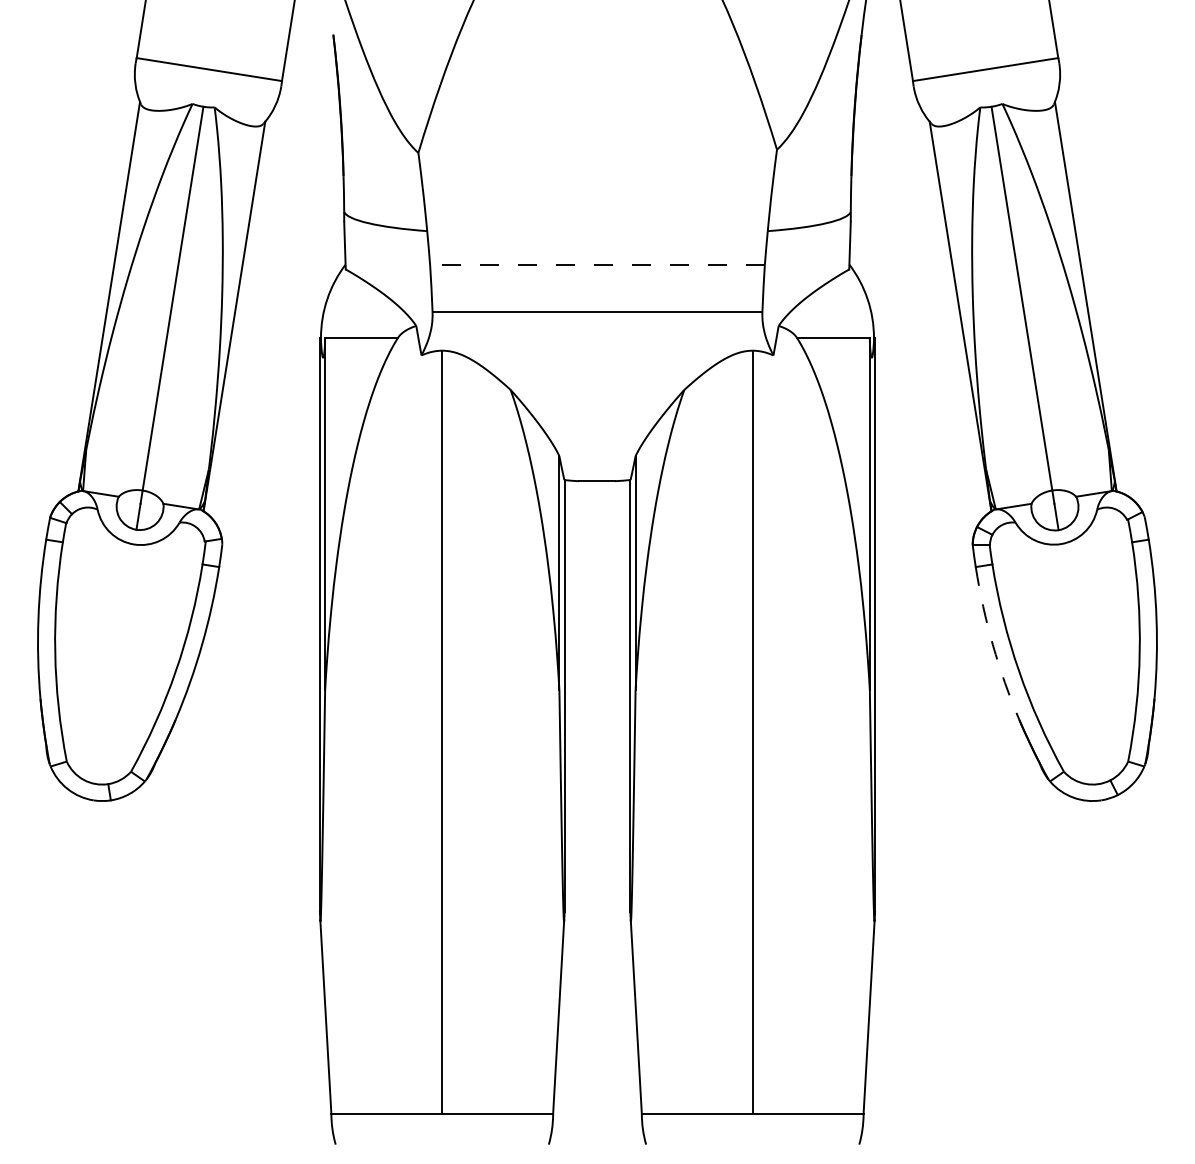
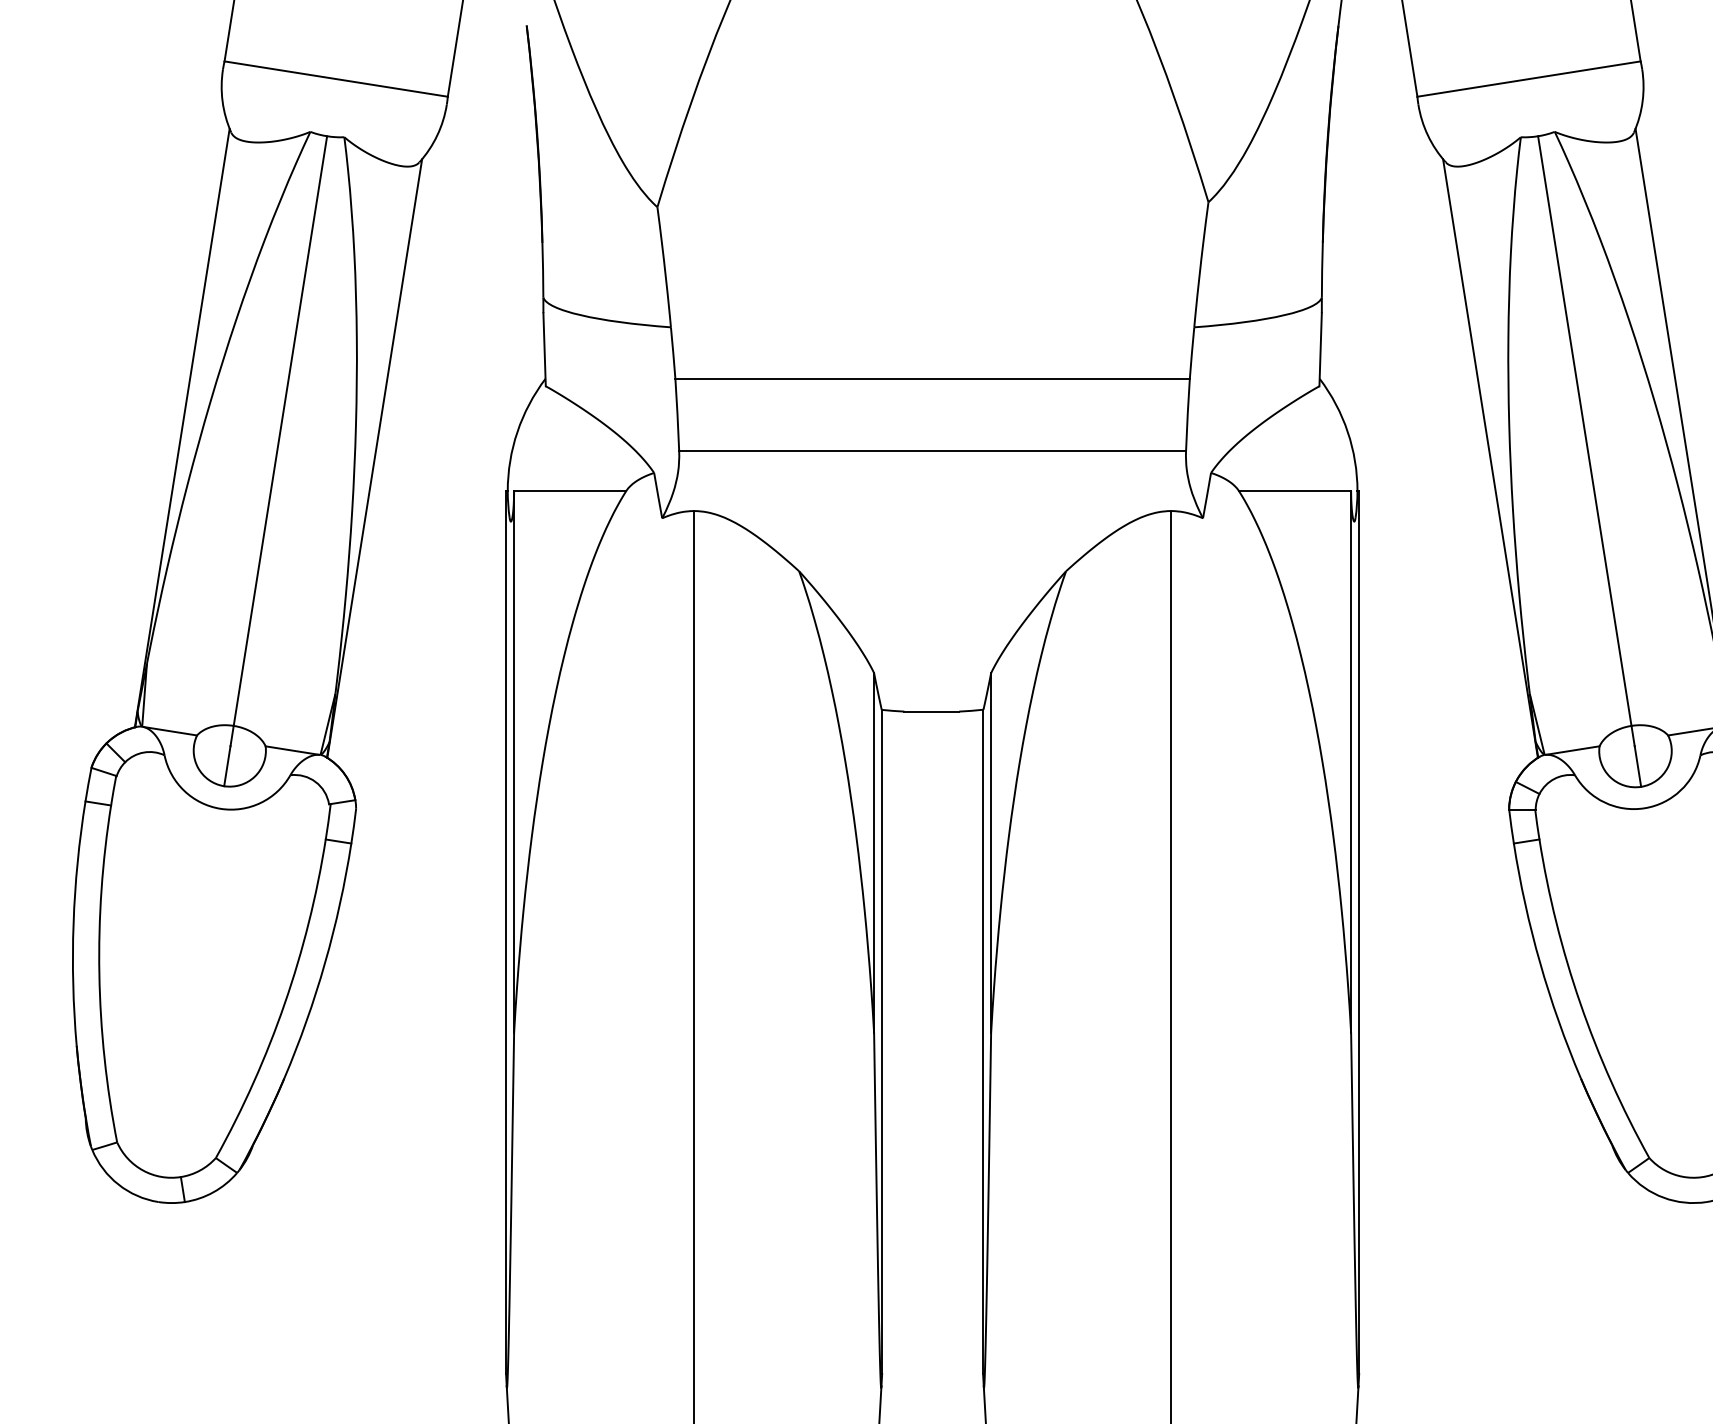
line: (597, 265) -> (932, 380), dashed -> solid
arc: (992, 644) -> (1539, 962), dashed -> solid

